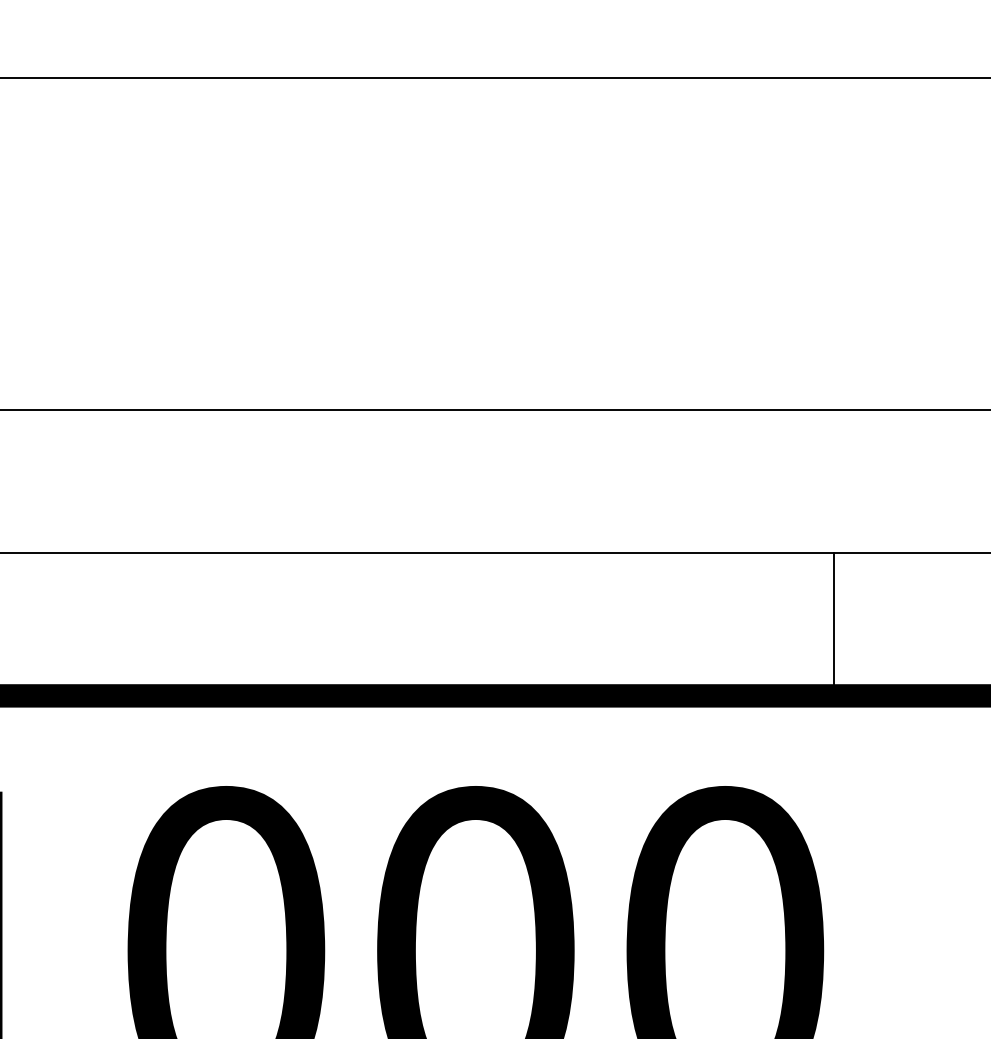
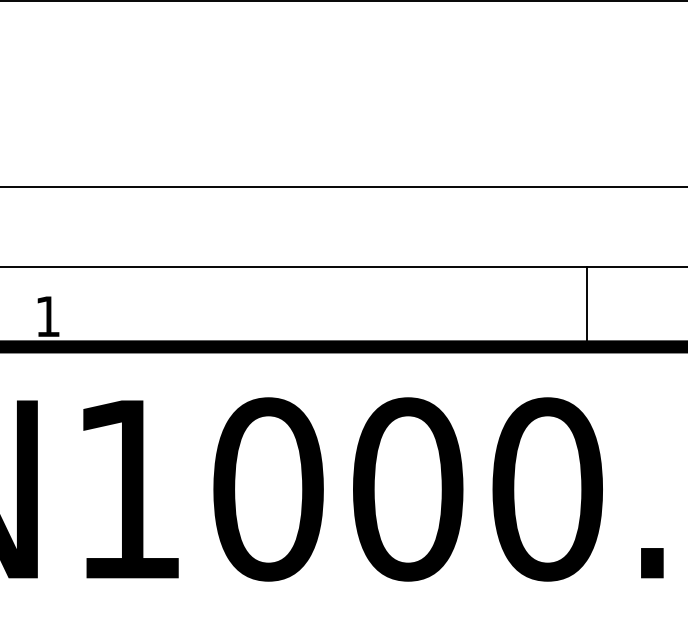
line: (833, 623) -> (587, 306), moved

